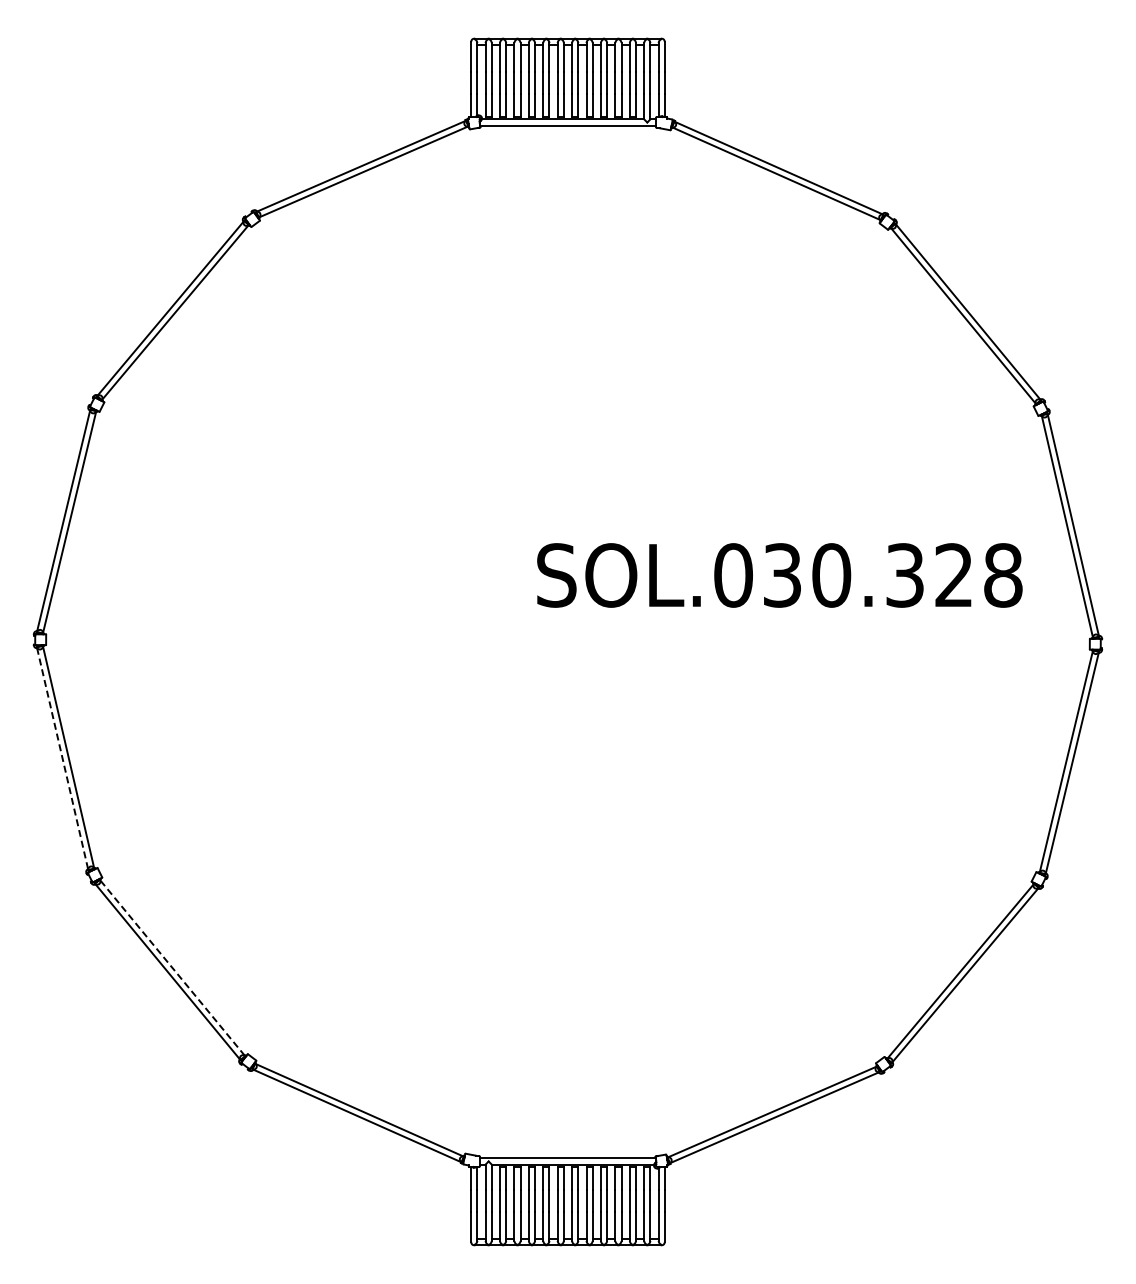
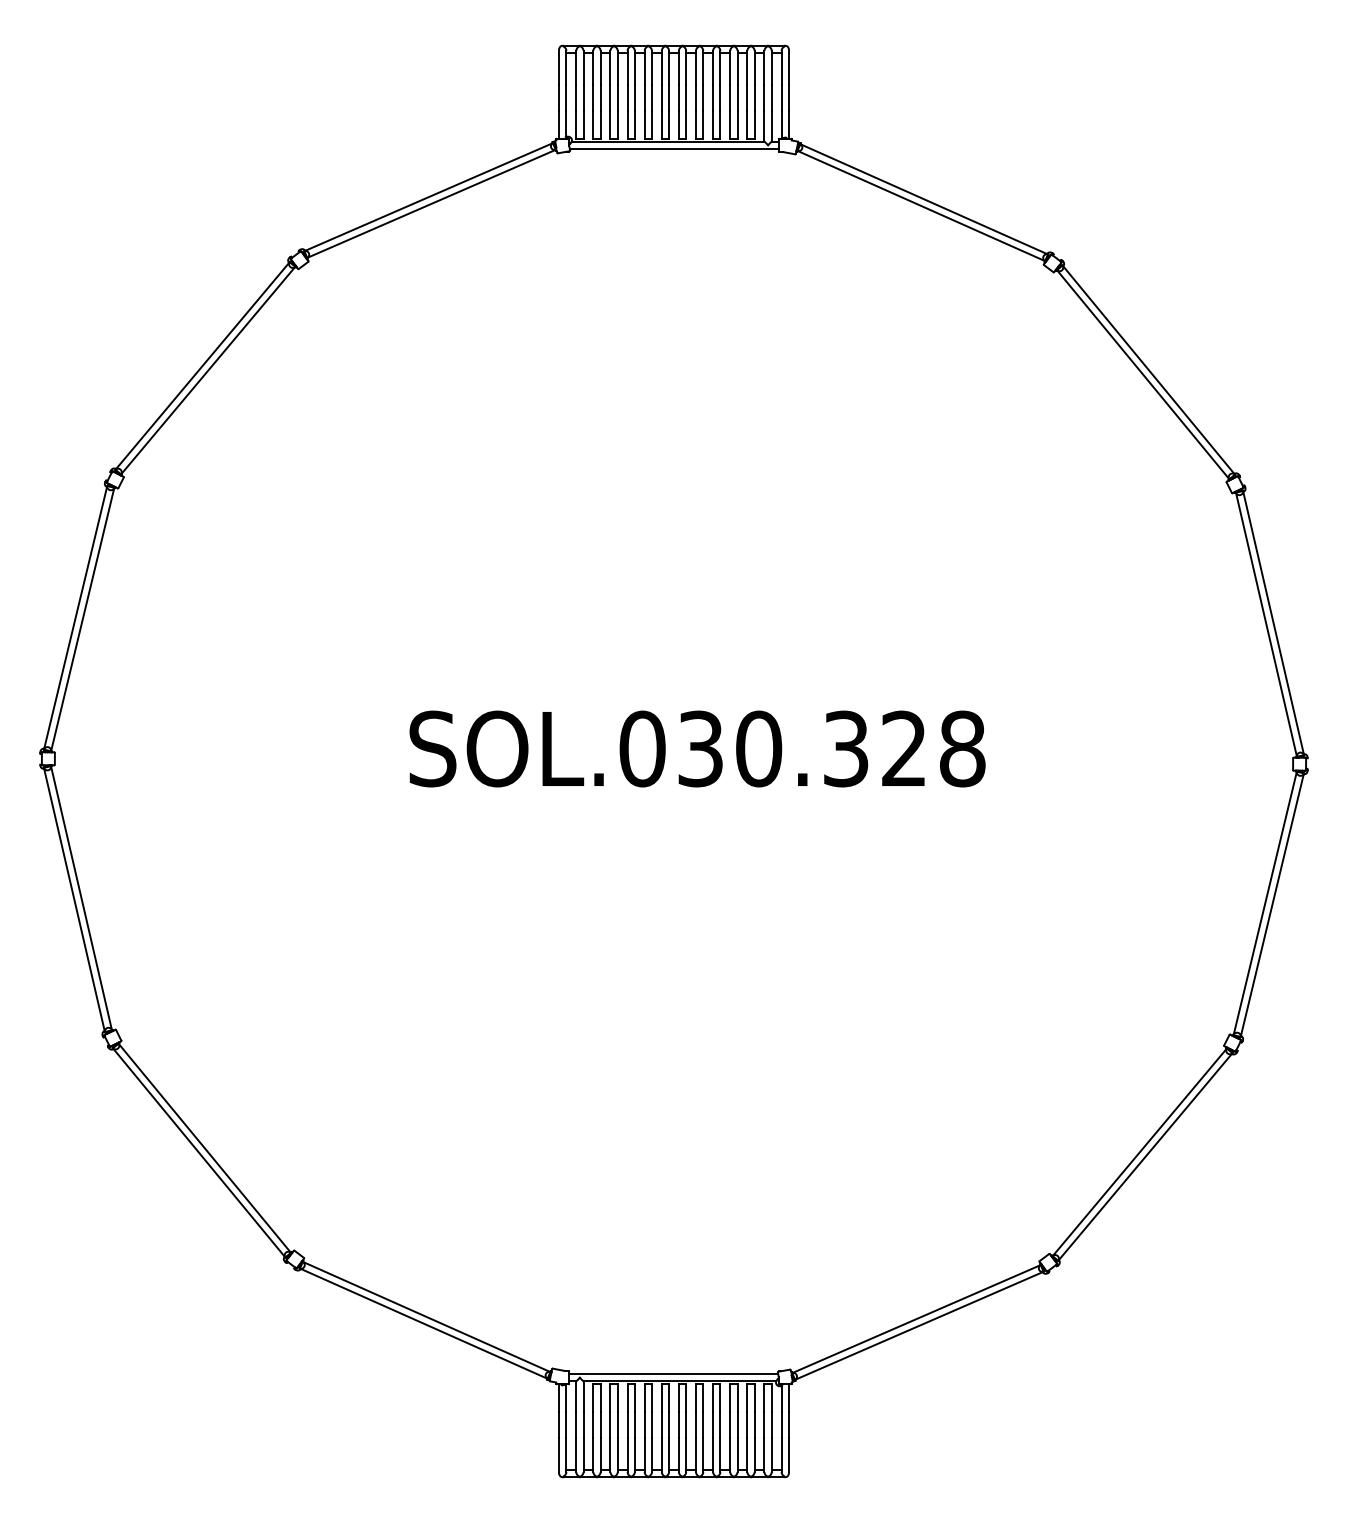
text: (779, 575) -> (697, 749), moved
line: (62, 758) -> (74, 899), dashed -> solid
line: (172, 968) -> (204, 1148), dashed -> solid

